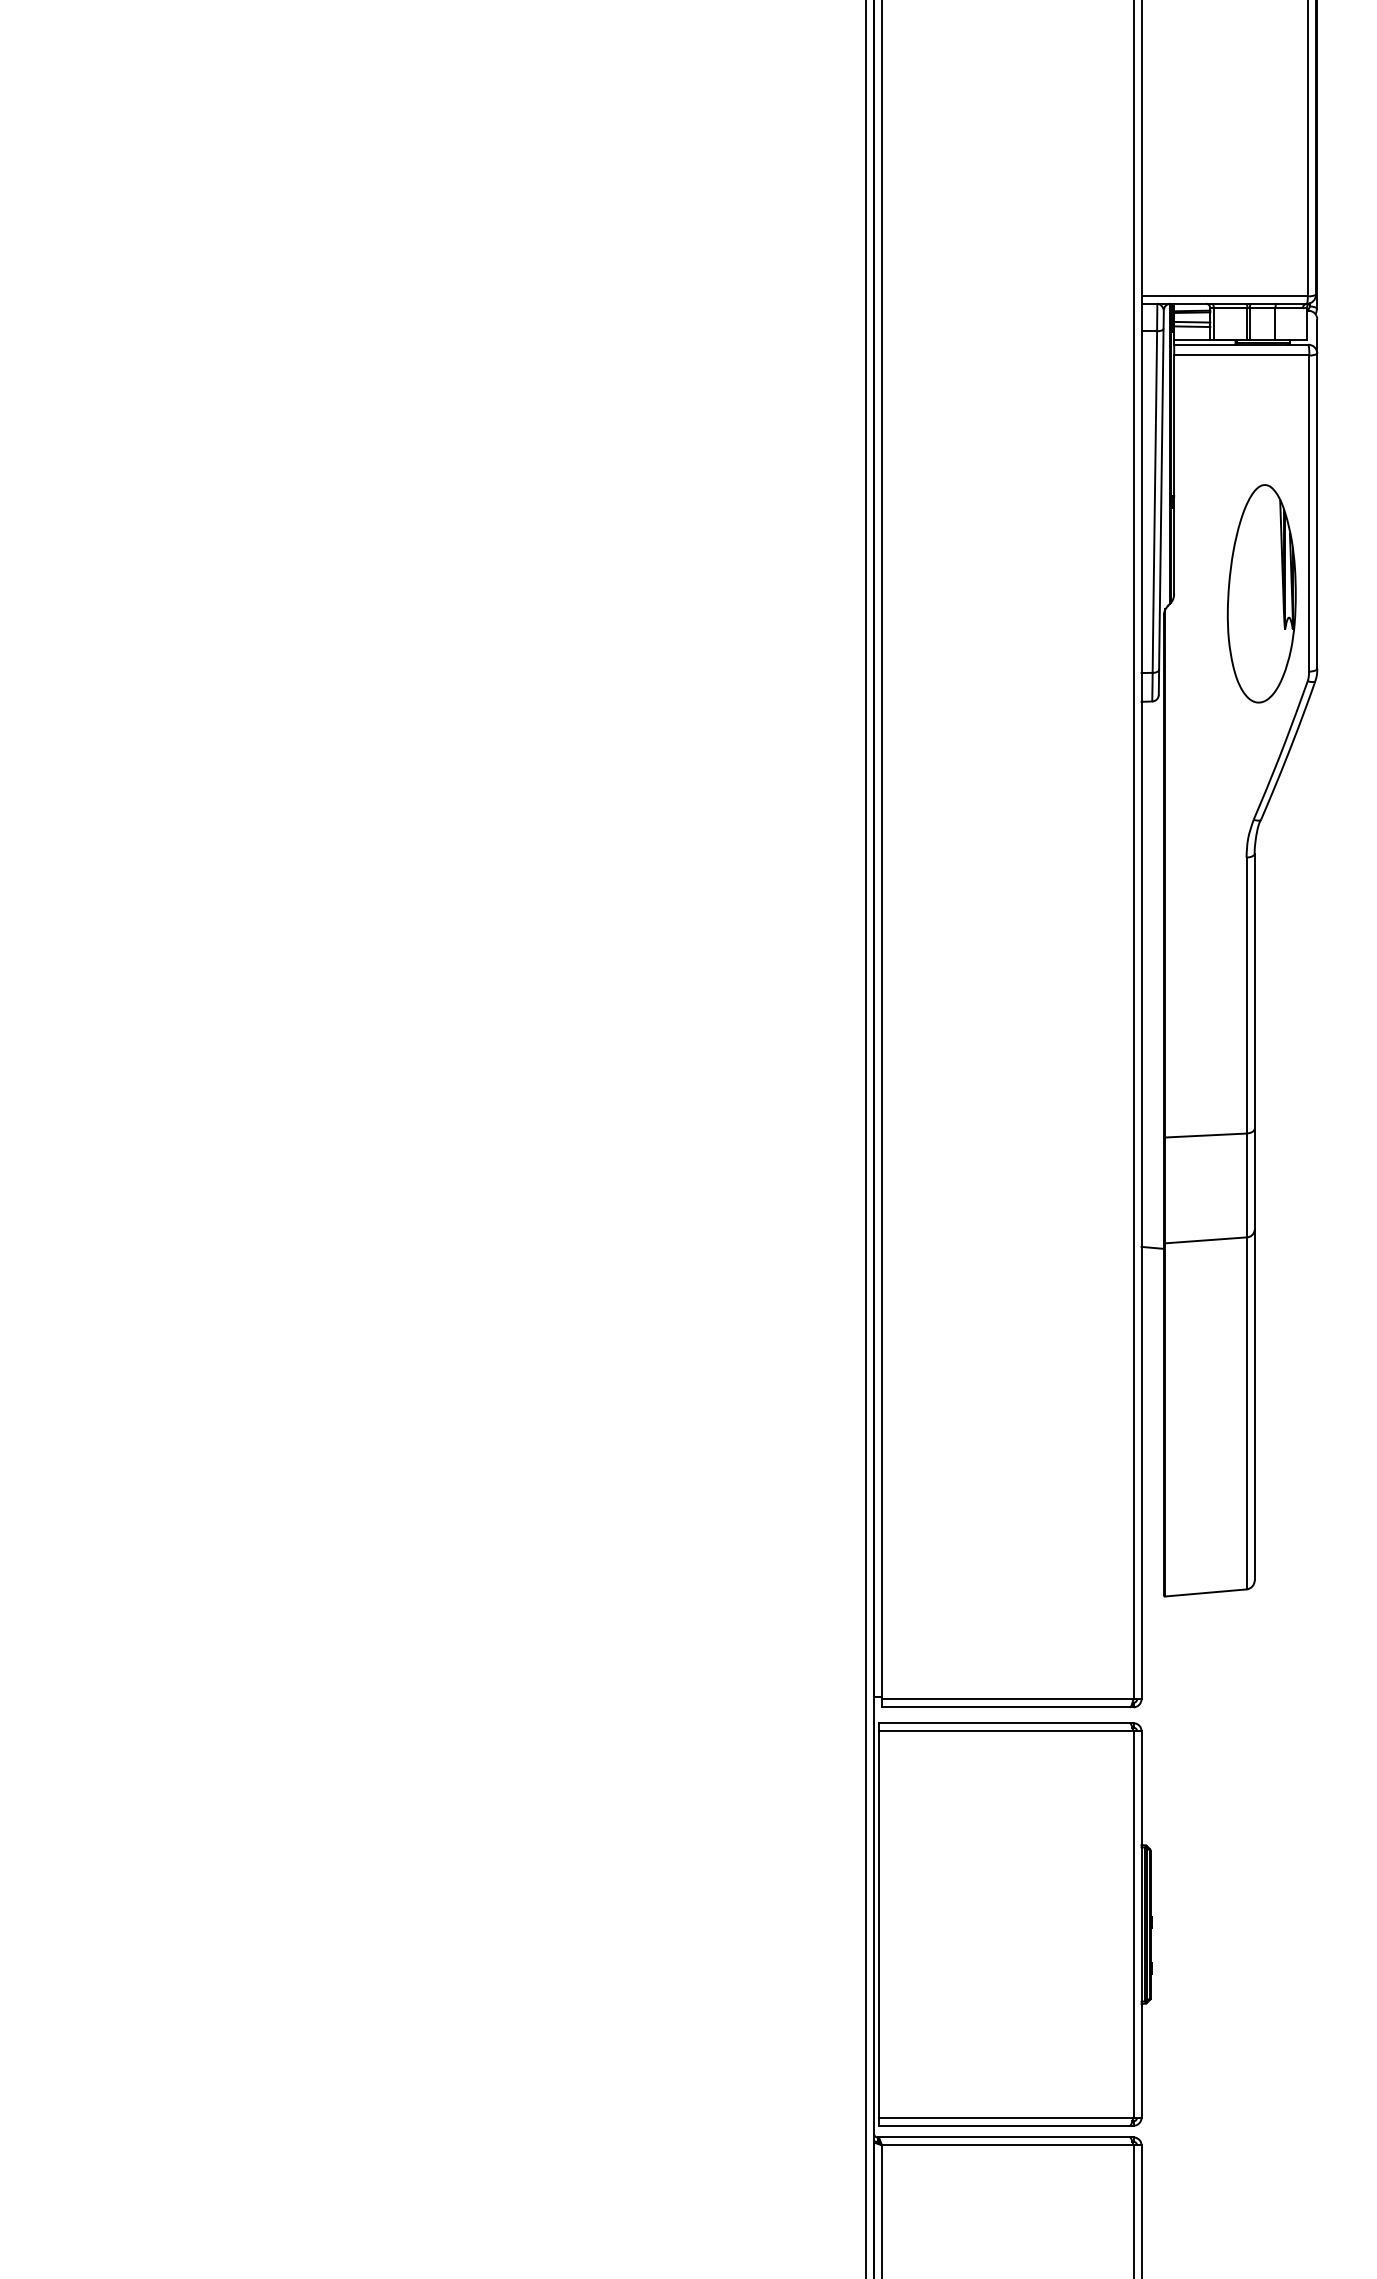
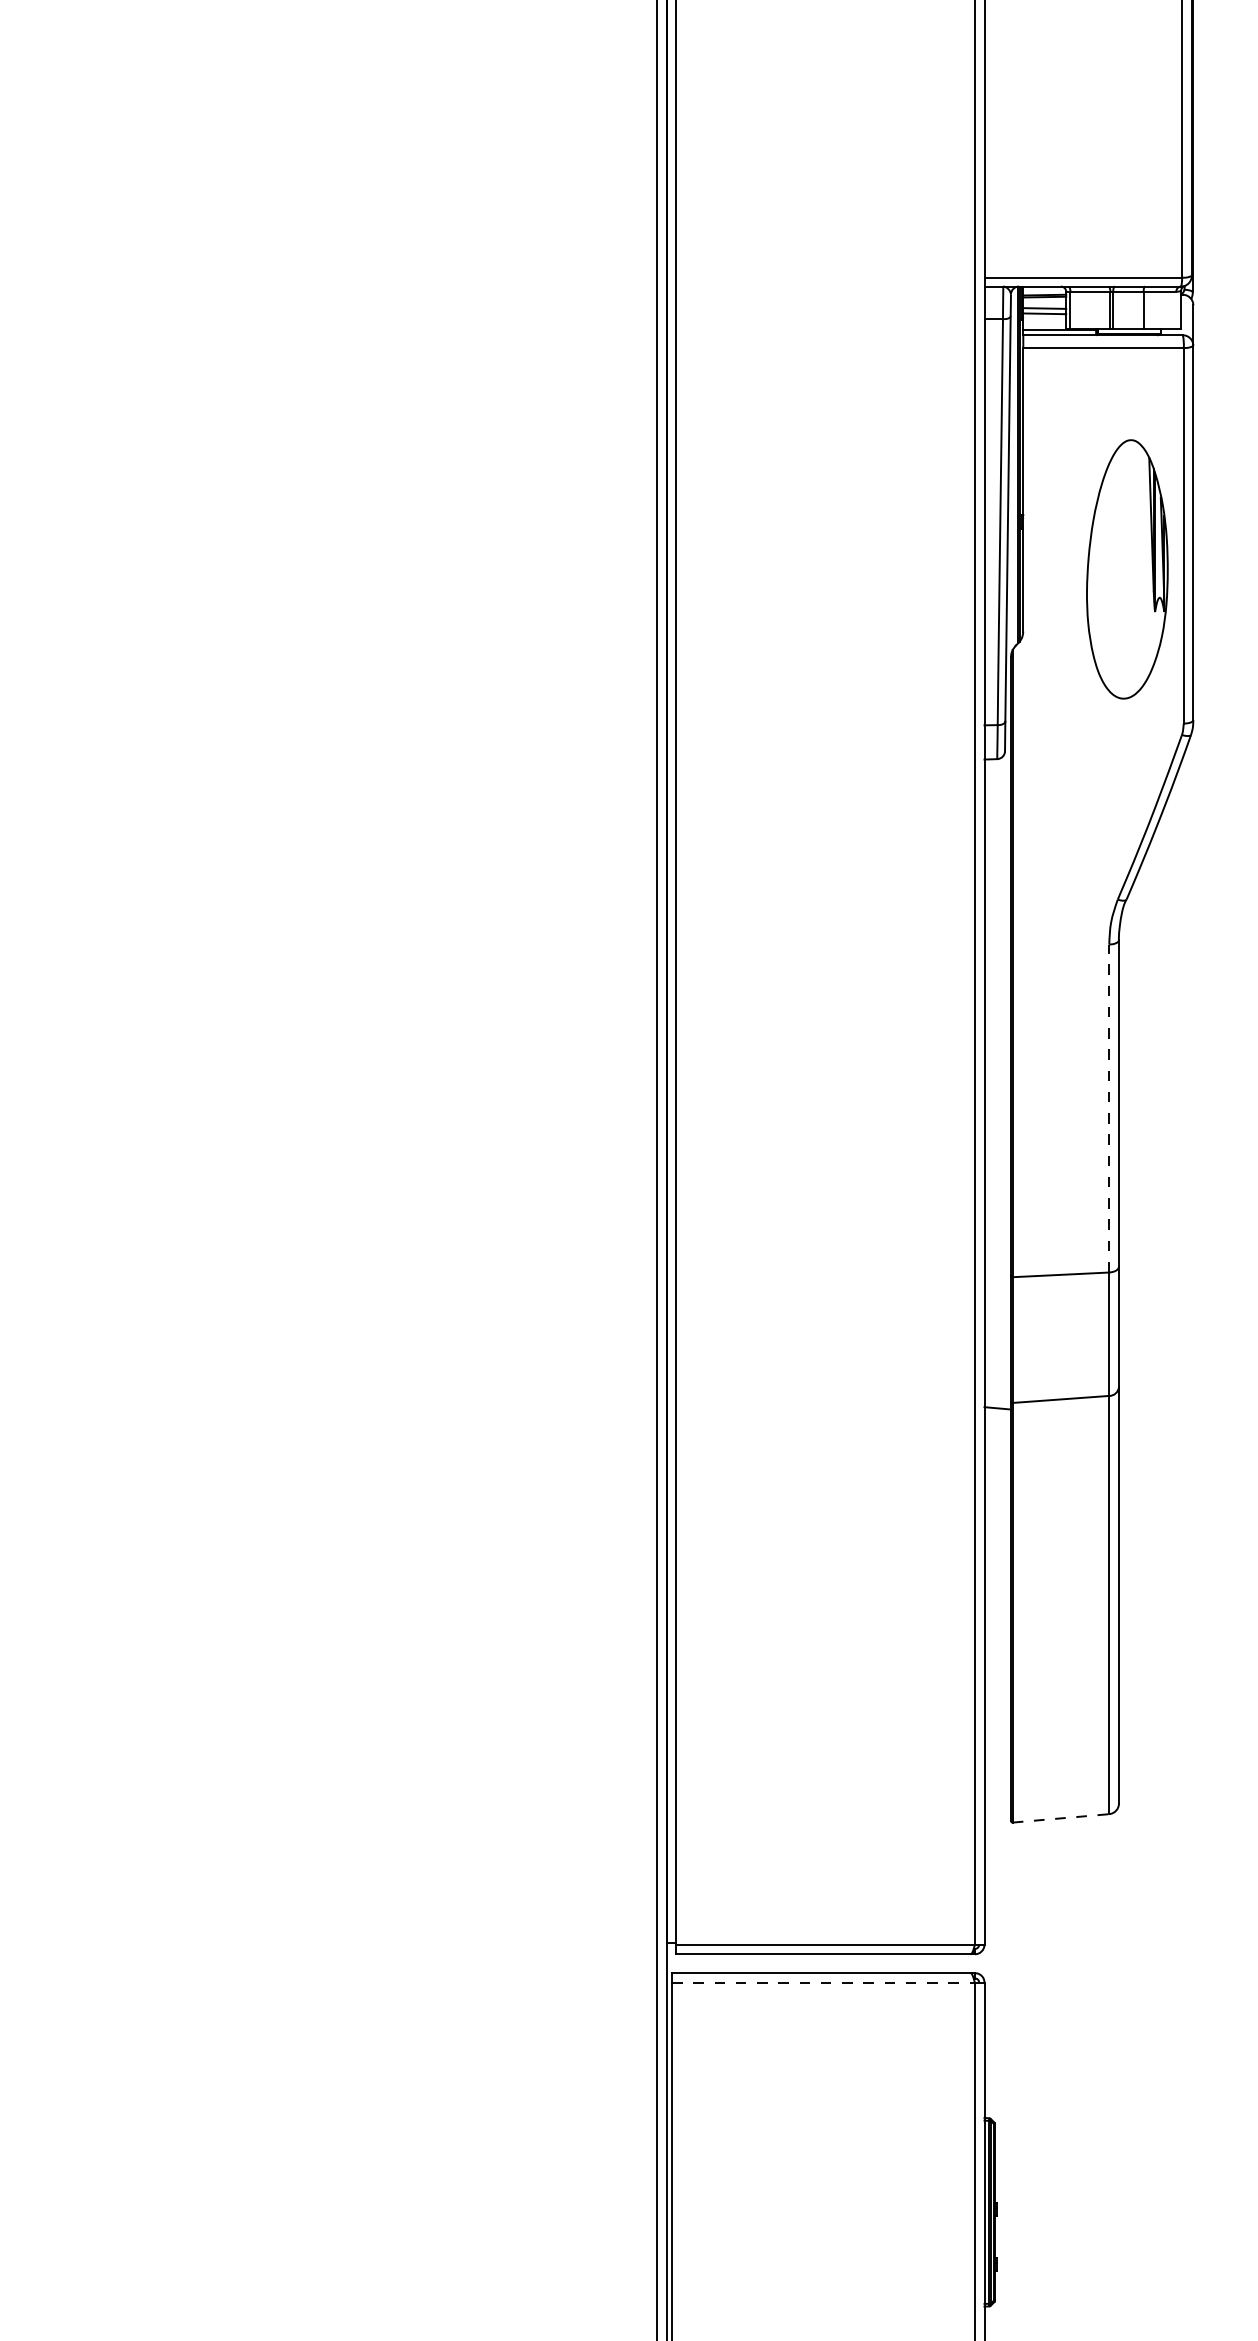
part: (1261, 593) -> (1127, 569), moved
line: (1246, 995) -> (1109, 1108), solid -> dashed
line: (1205, 1592) -> (1060, 1817), solid -> dashed
line: (1006, 1731) -> (824, 1982), solid -> dashed

